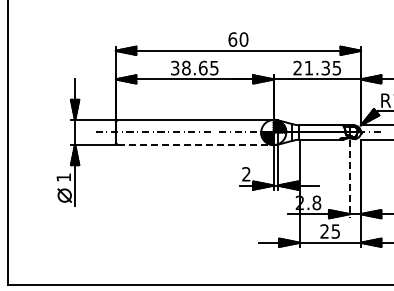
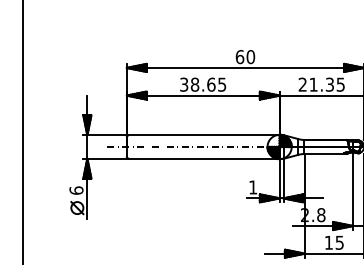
line: (196, 144) -> (204, 158), dashed -> solid
text: (246, 174) -> (253, 187), 2 -> 1
text: (63, 177) -> (76, 190), 1 -> 6
line: (349, 179) -> (352, 192), dashed -> solid
text: (324, 231) -> (328, 242), 25 -> 15

